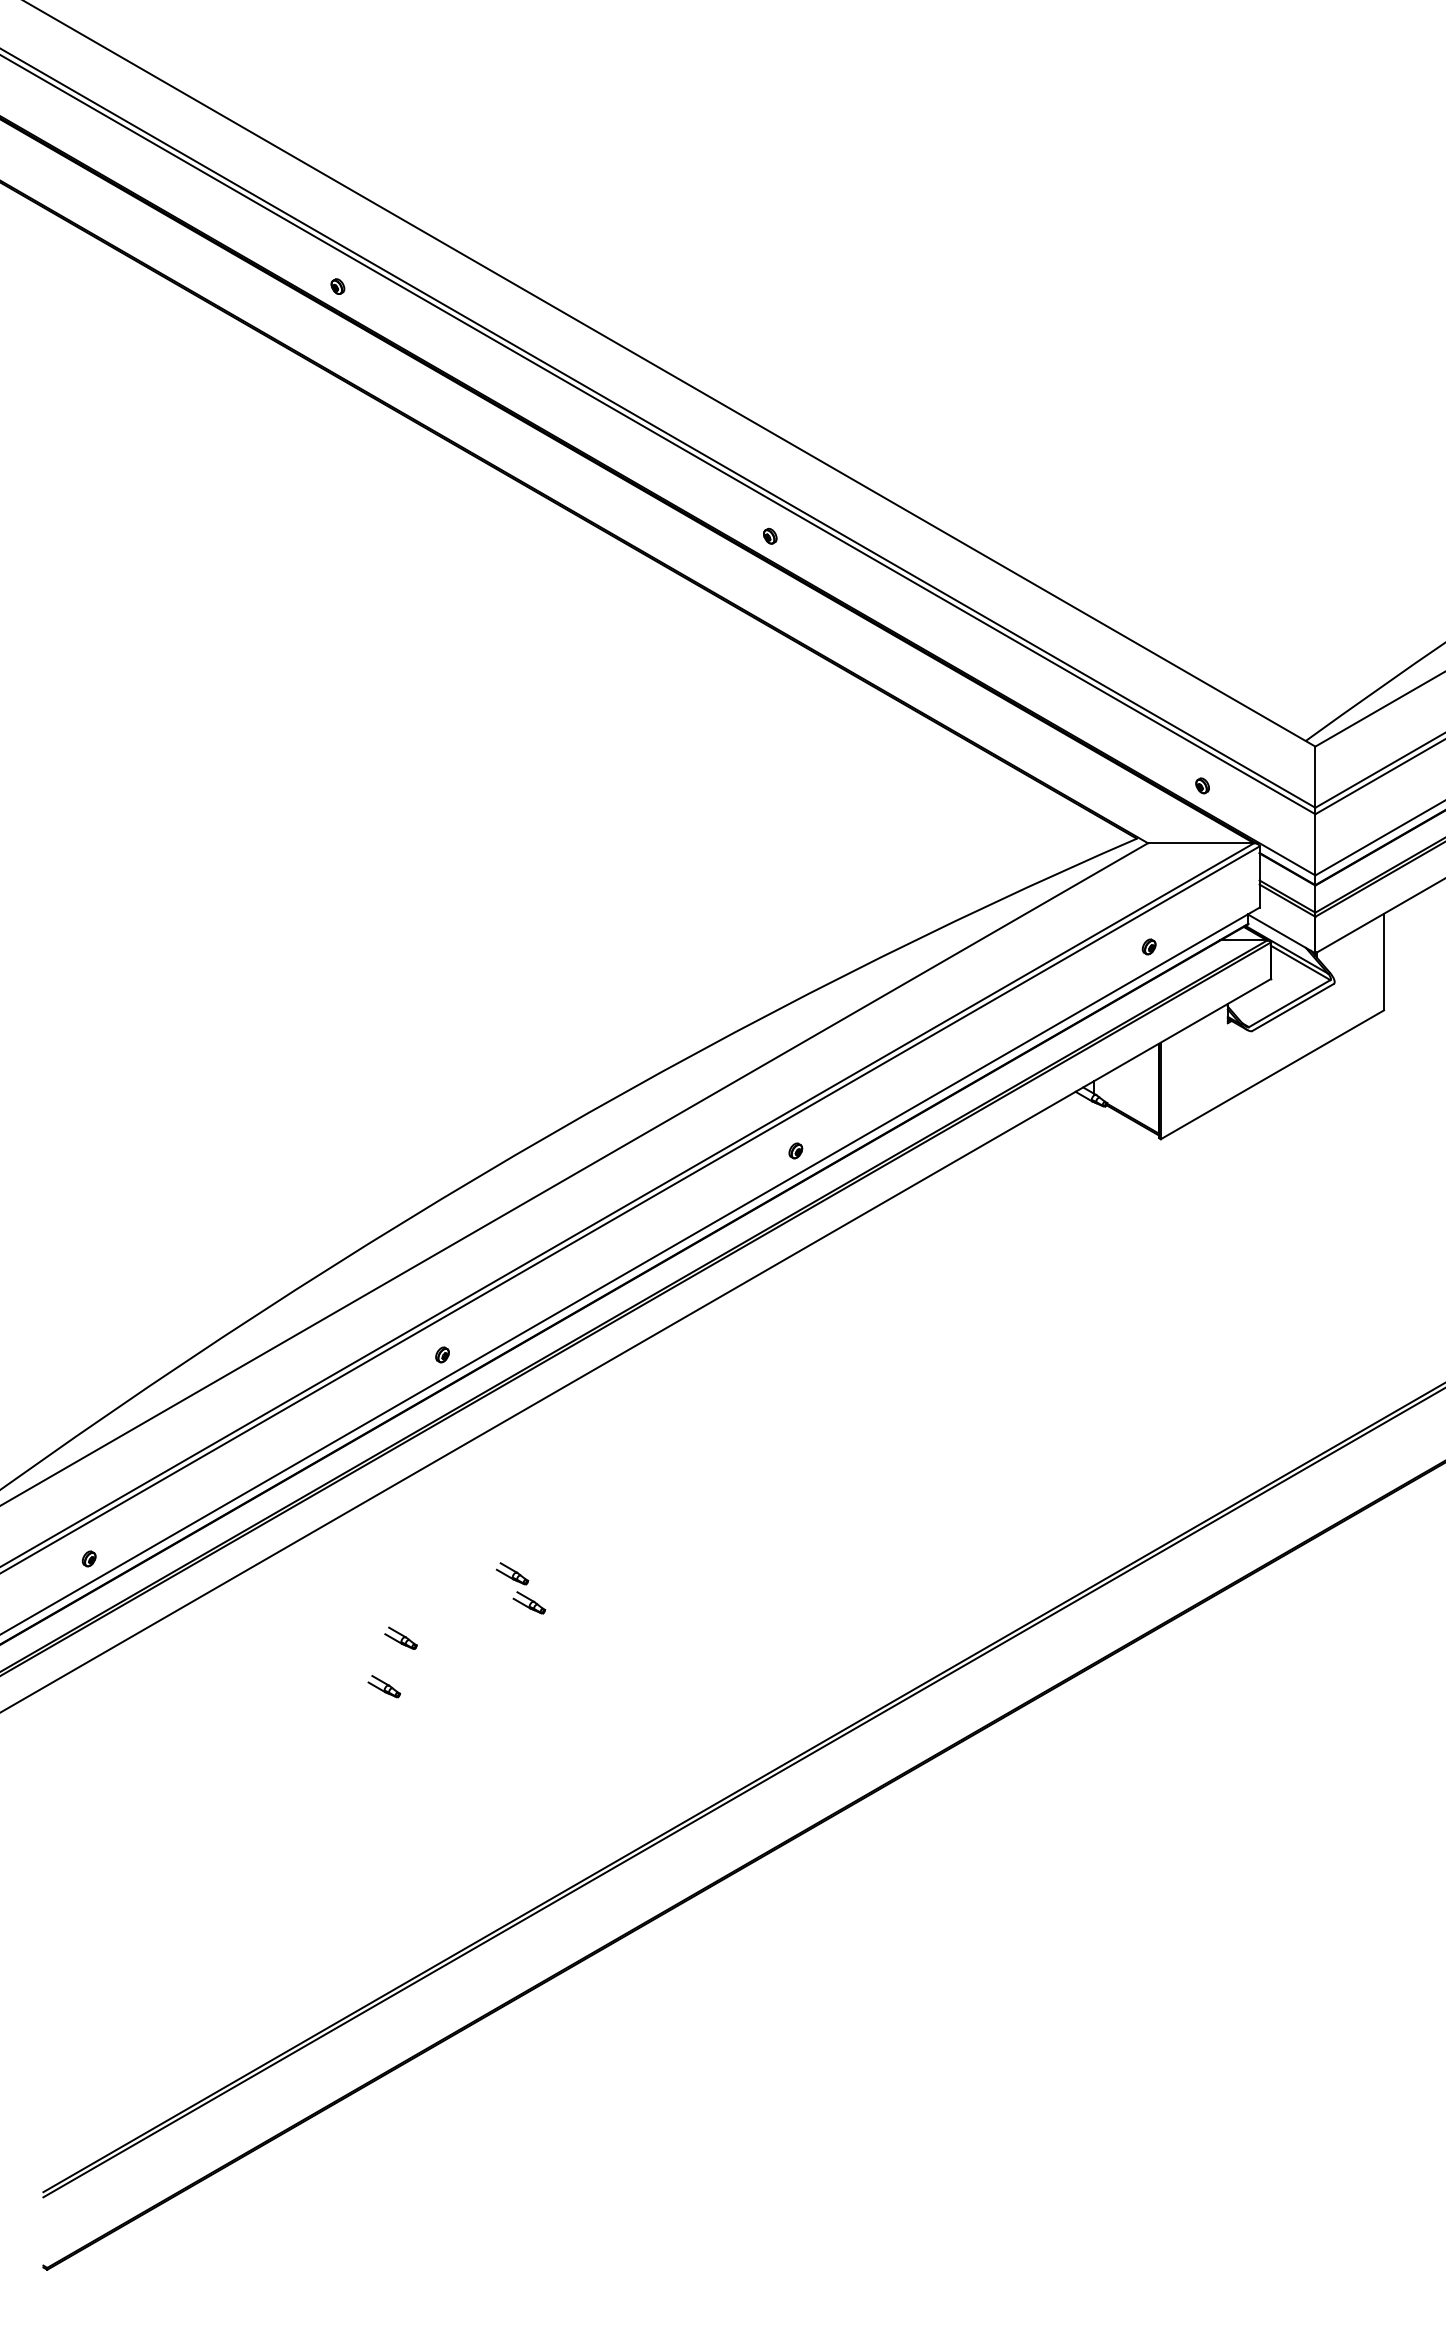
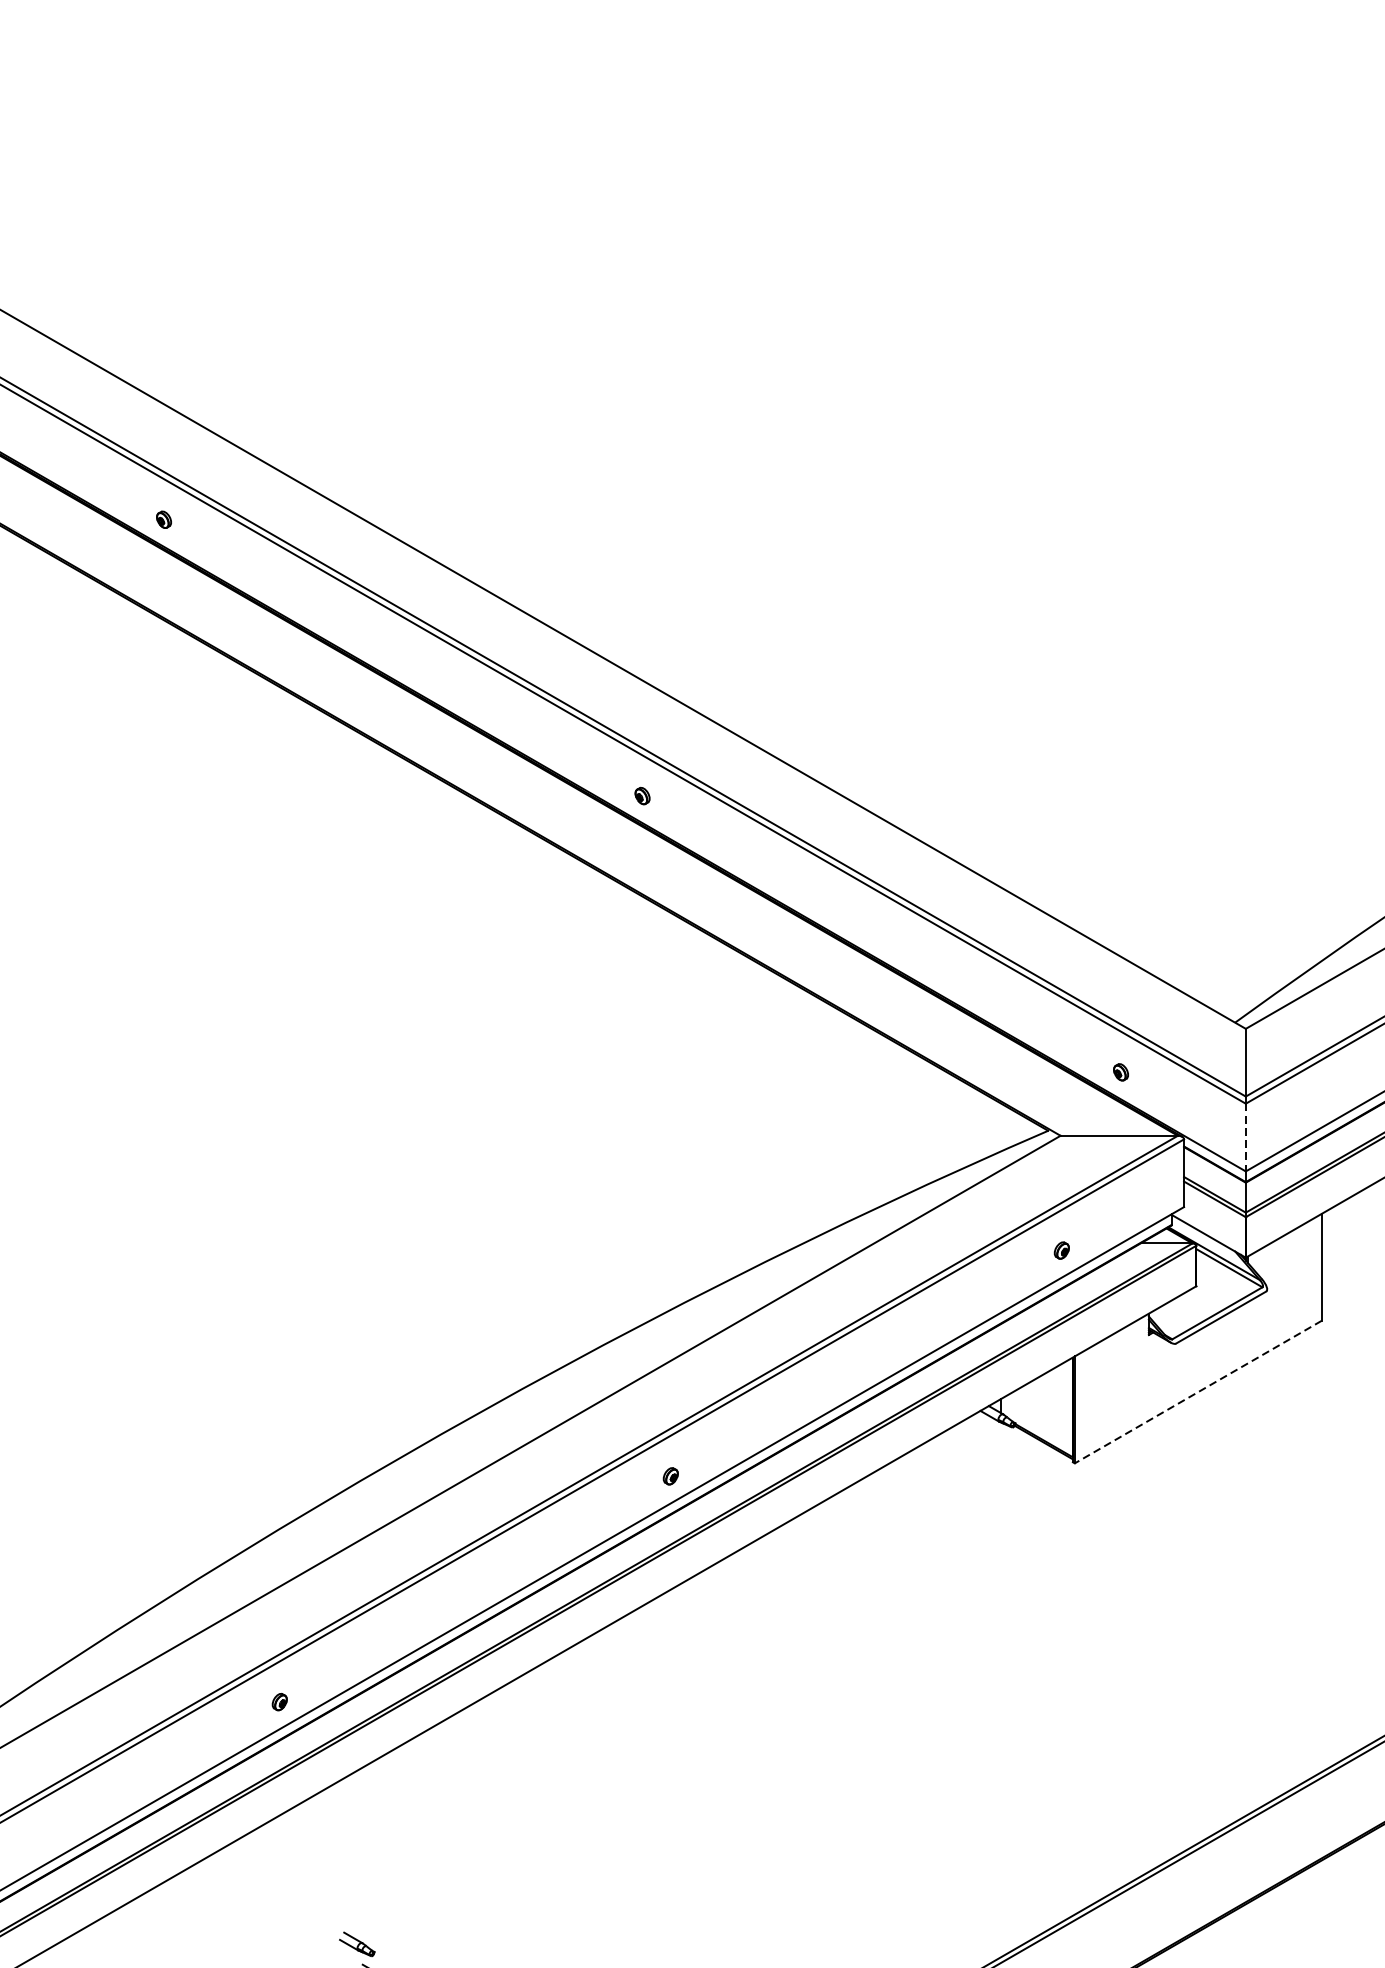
line: (1315, 844) -> (1245, 1137), solid -> dashed
line: (1272, 1074) -> (1198, 1391), solid -> dashed

